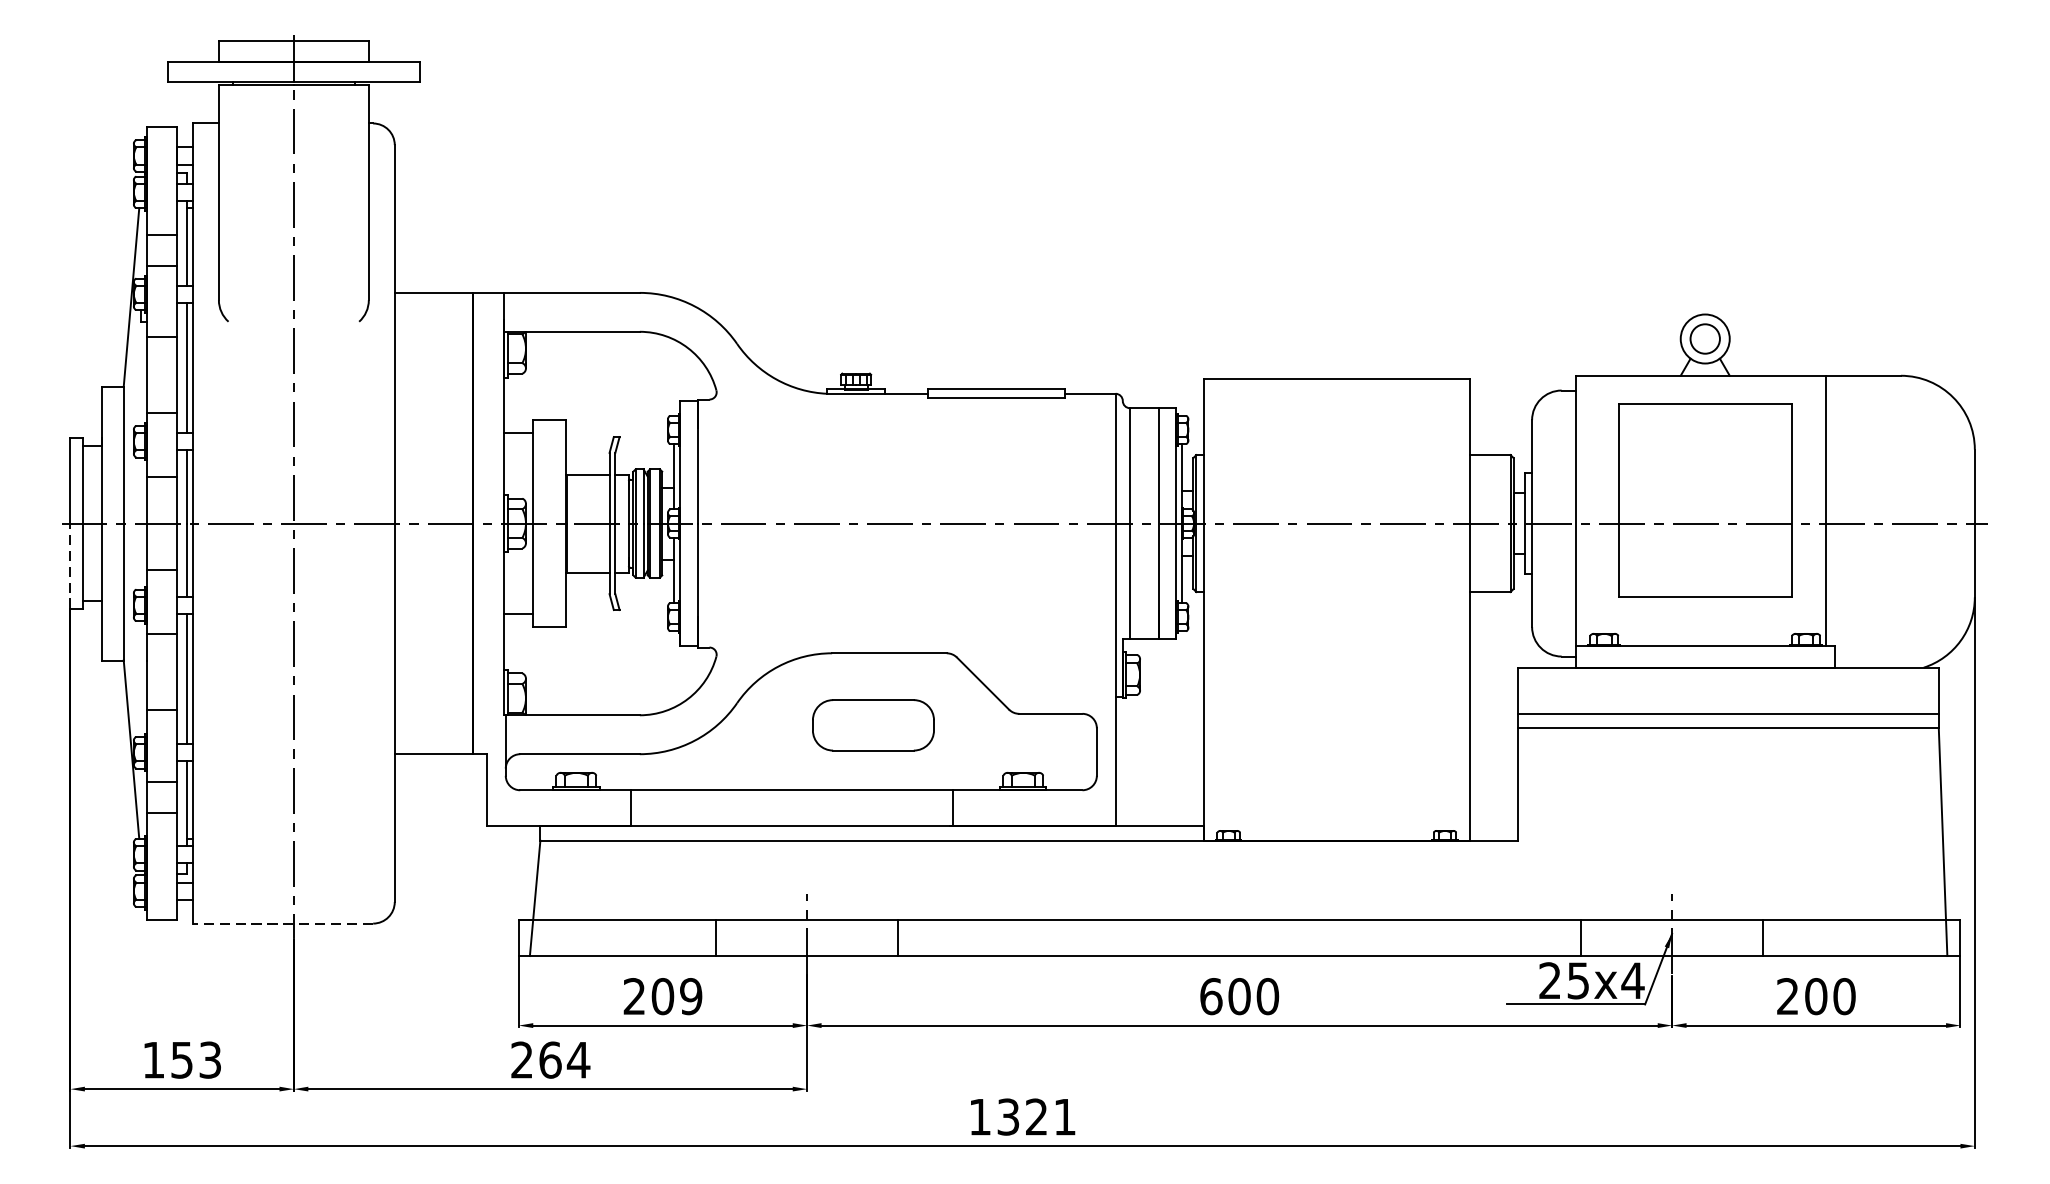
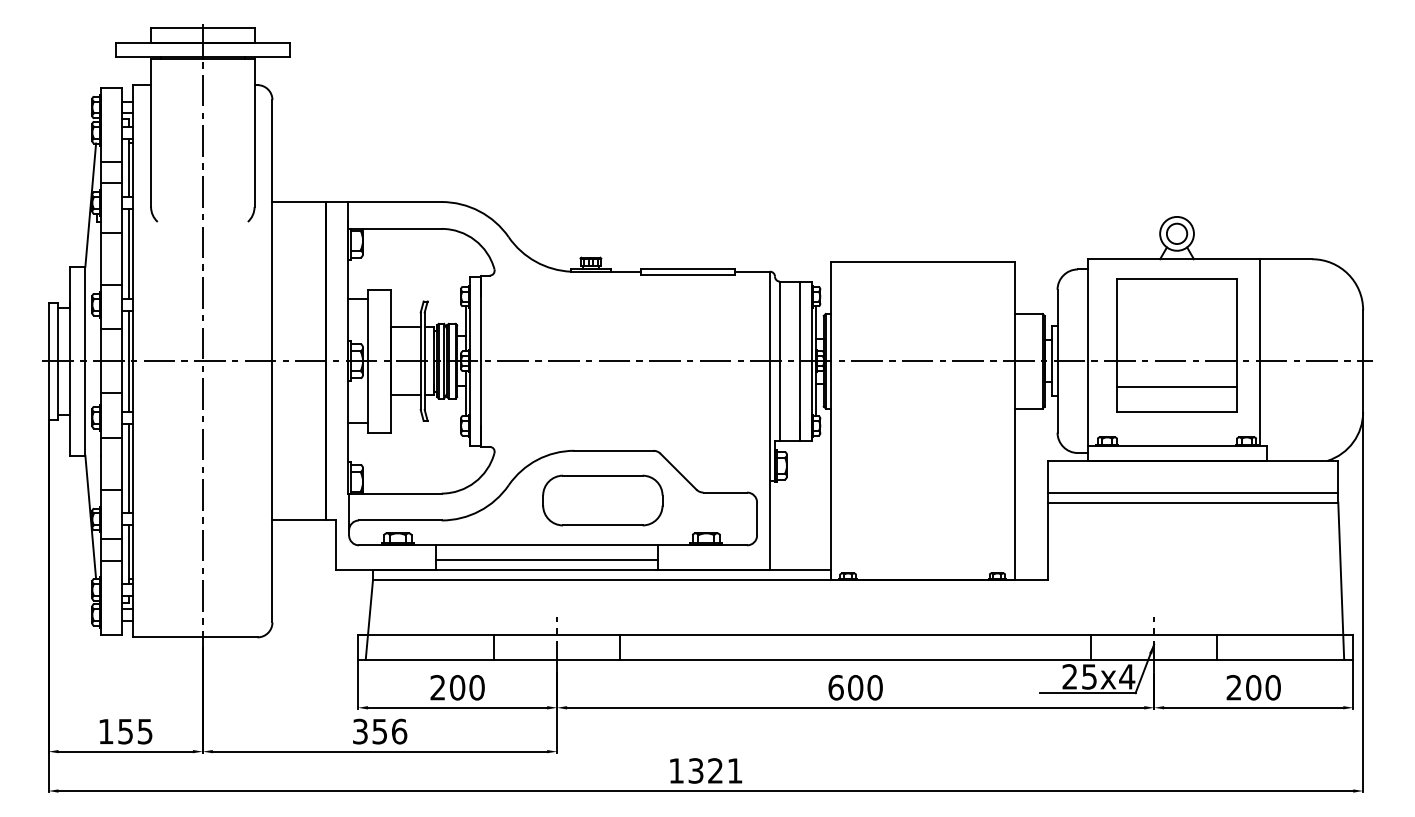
line: (1704, 561) -> (1176, 387), added
line: (70, 565) -> (48, 390), dashed -> solid
part: (872, 725) -> (602, 500), size x1.43
line: (791, 812) -> (546, 560), added
line: (281, 923) -> (194, 637), dashed -> solid
text: (690, 996) -> (476, 687), 209 -> 200
text: (210, 1058) -> (145, 730), 153 -> 155
text: (551, 1059) -> (380, 731), 264 -> 356

